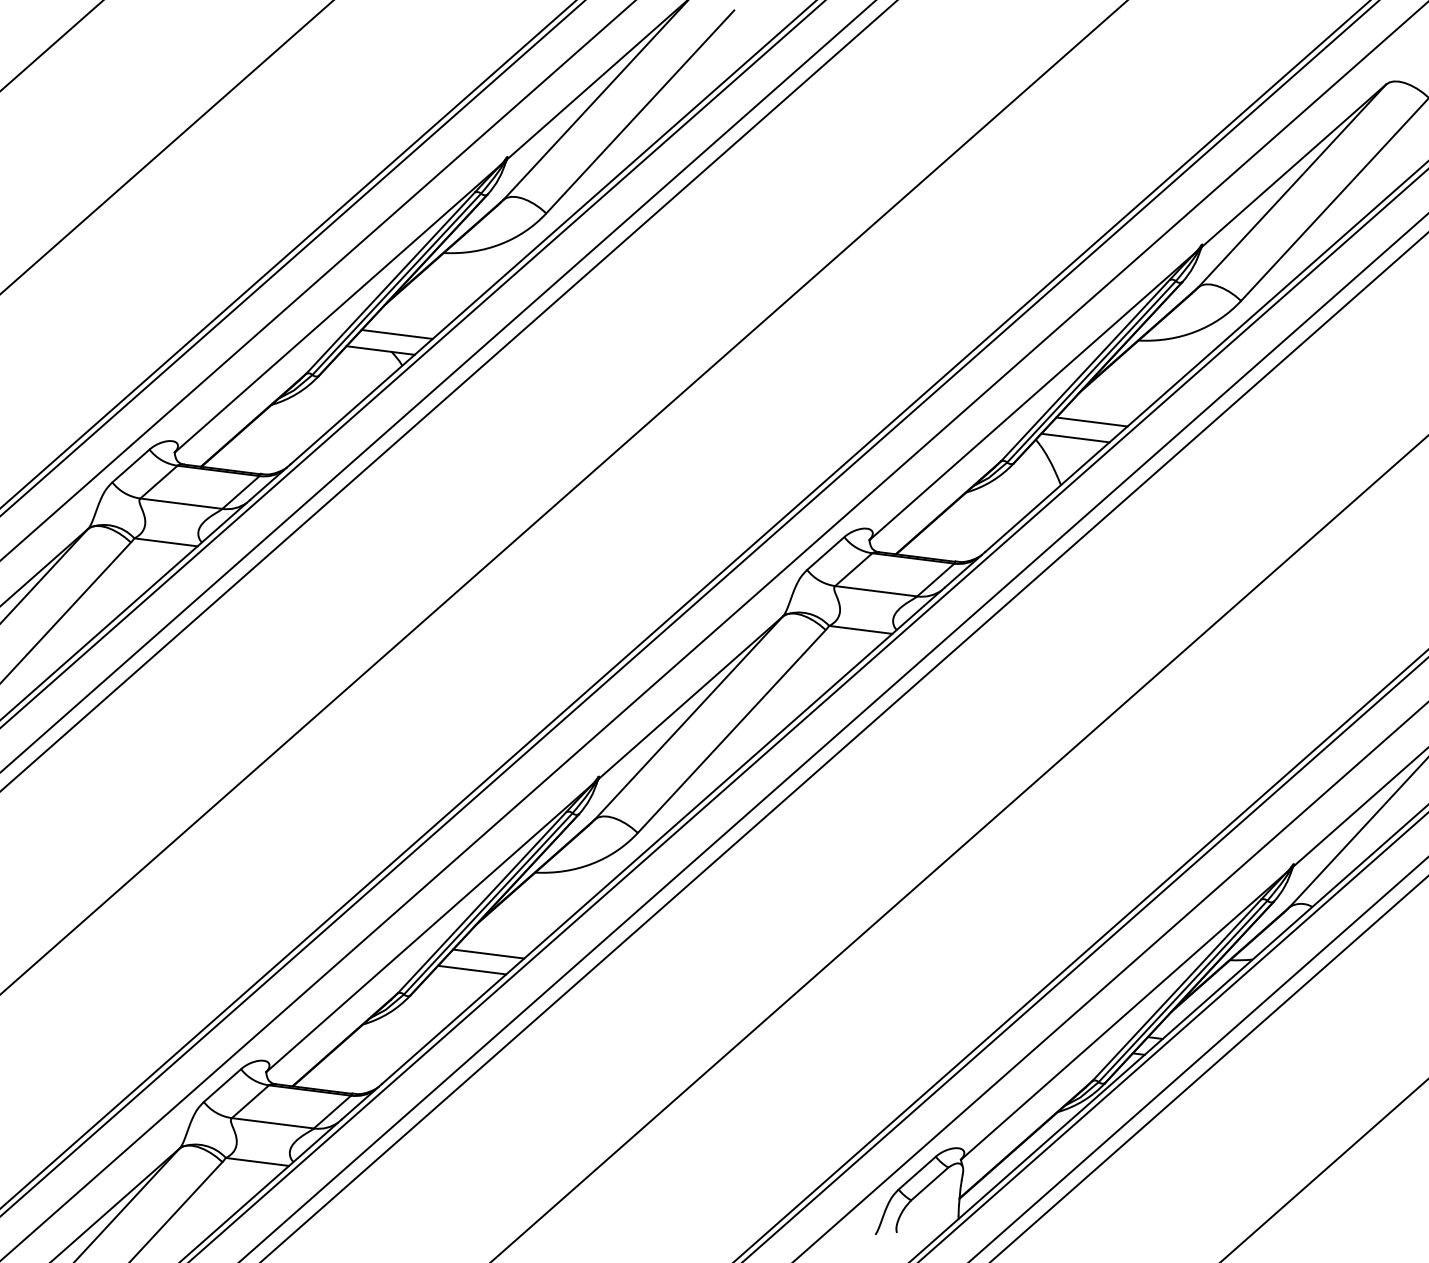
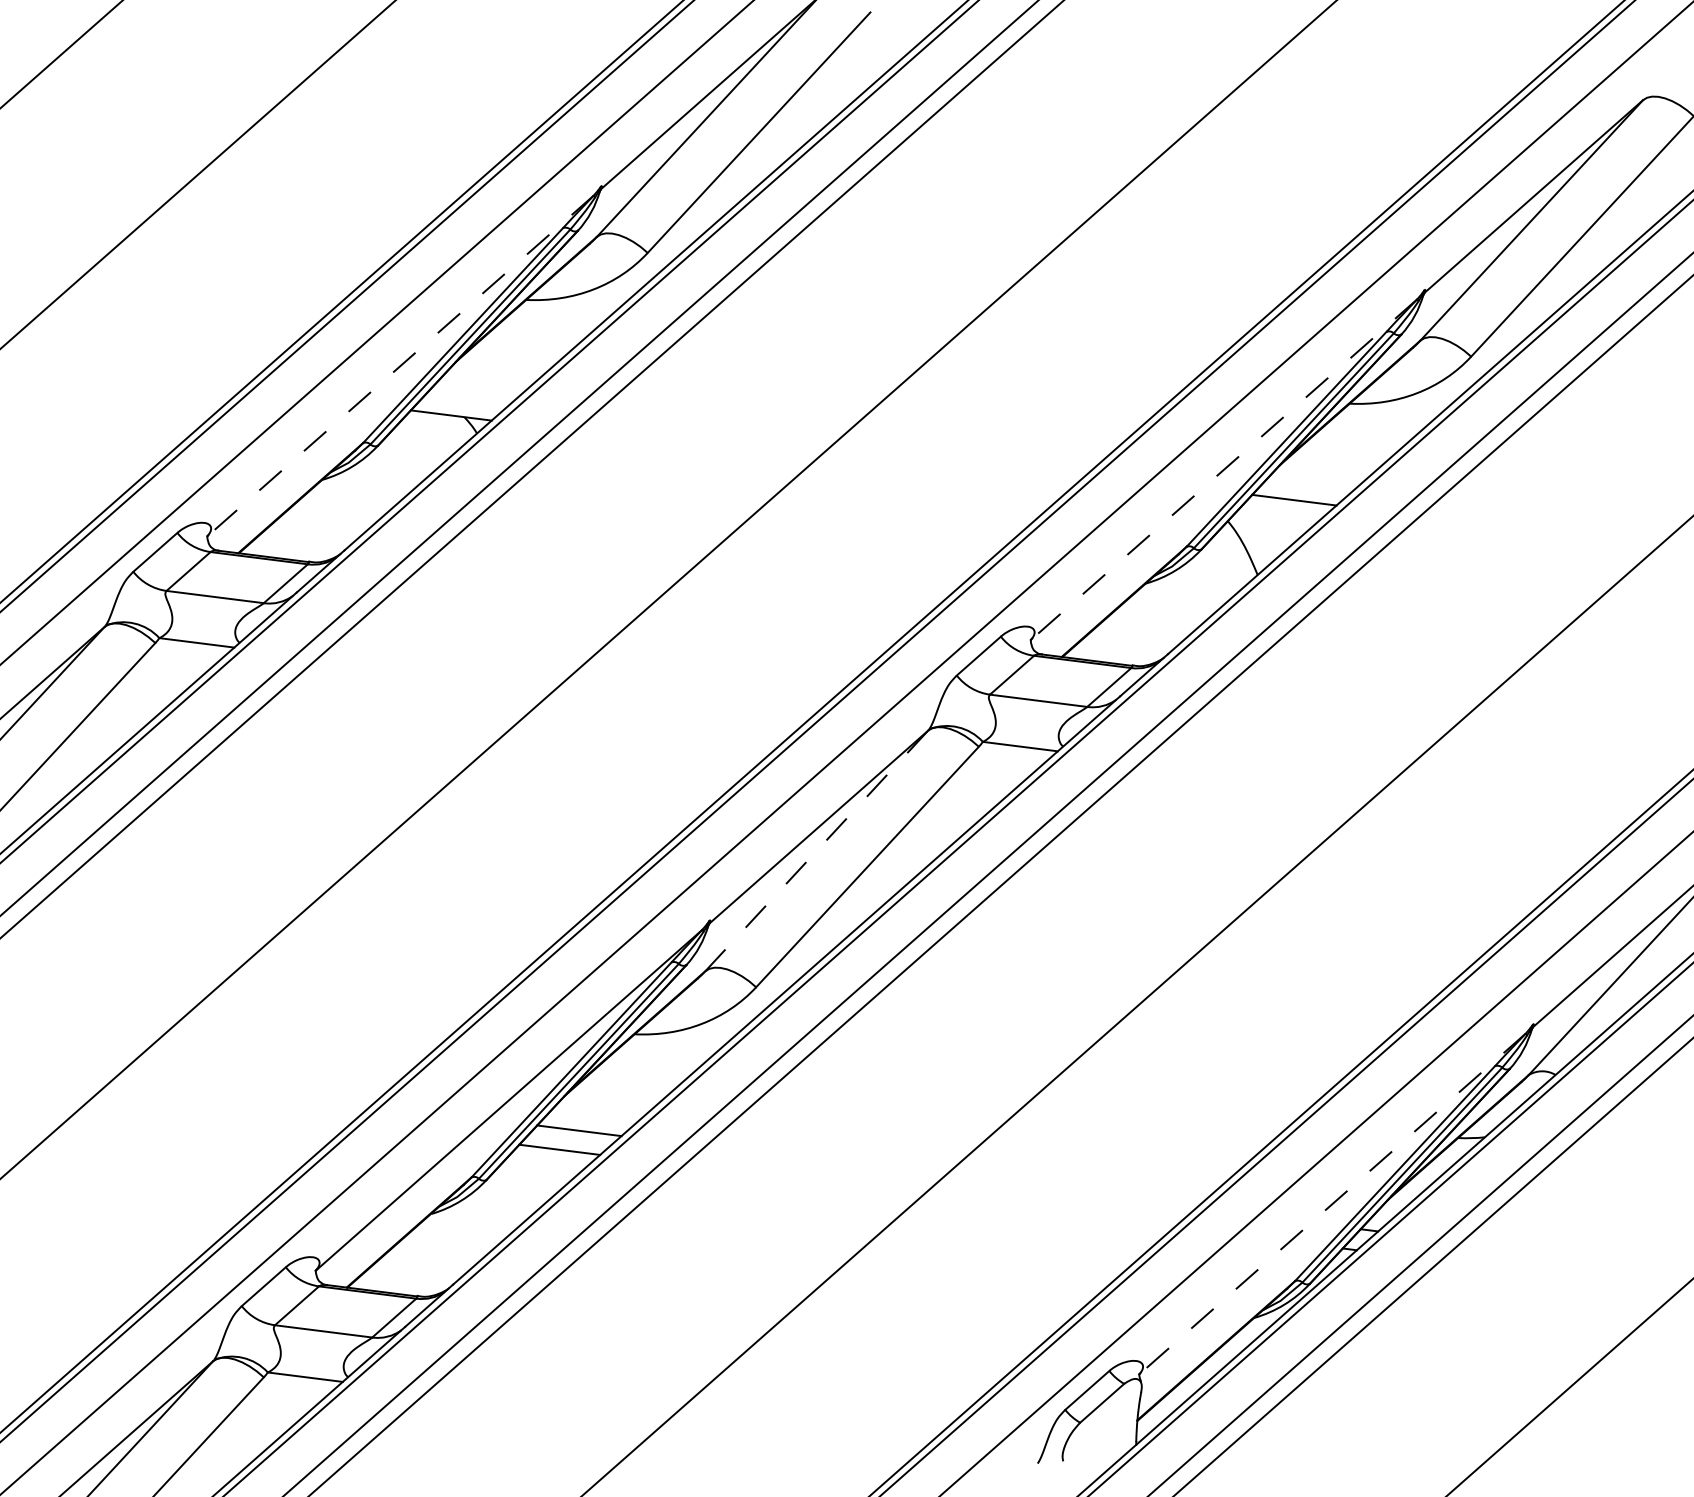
line: (337, 308) -> (400, 365), solid -> dashed
line: (396, 333) -> (470, 395), removed
line: (1032, 396) -> (1223, 469), solid -> dashed
line: (1075, 437) -> (1274, 518), removed
line: (689, 717) -> (817, 850), solid -> dashed
line: (1124, 1015) -> (1332, 1203), solid -> dashed

